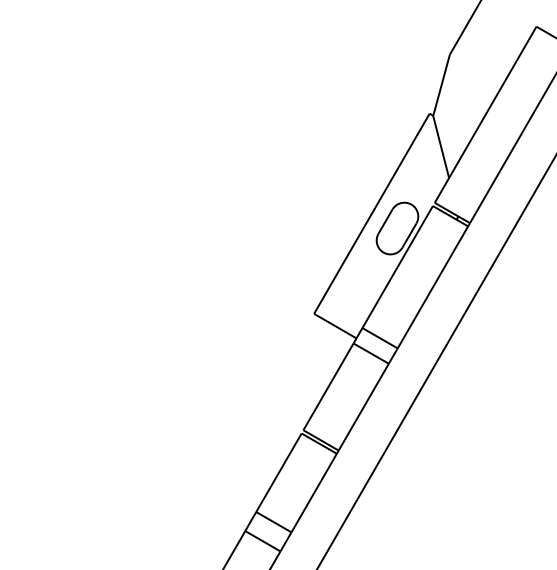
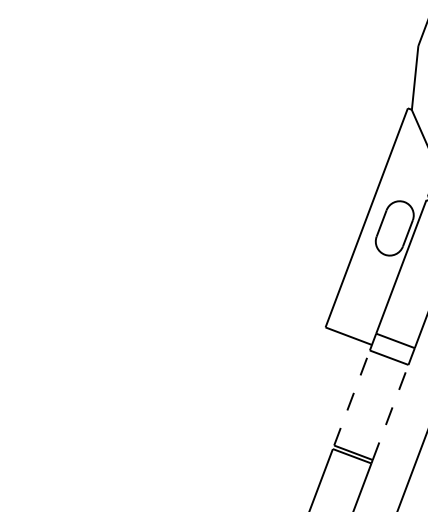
line: (328, 386) -> (351, 397), solid -> dashed
line: (364, 406) -> (391, 411), solid -> dashed

